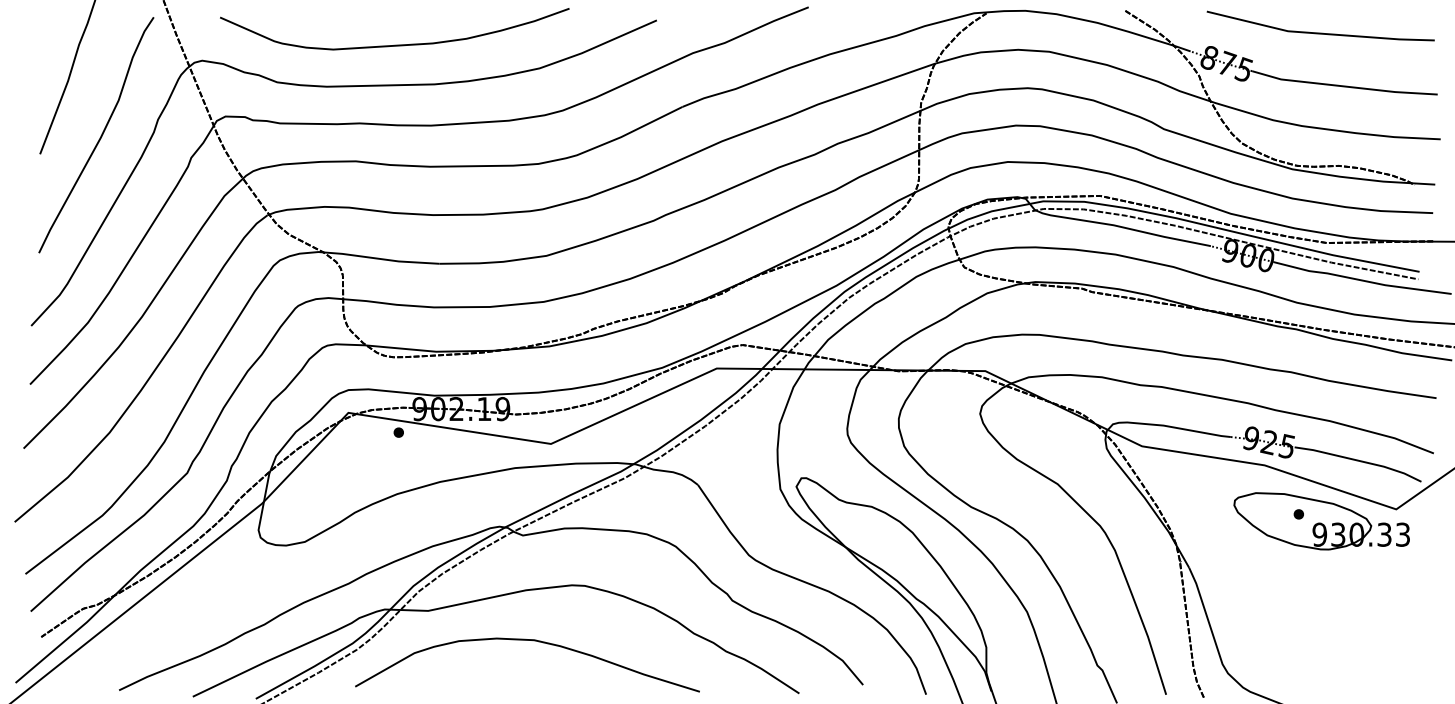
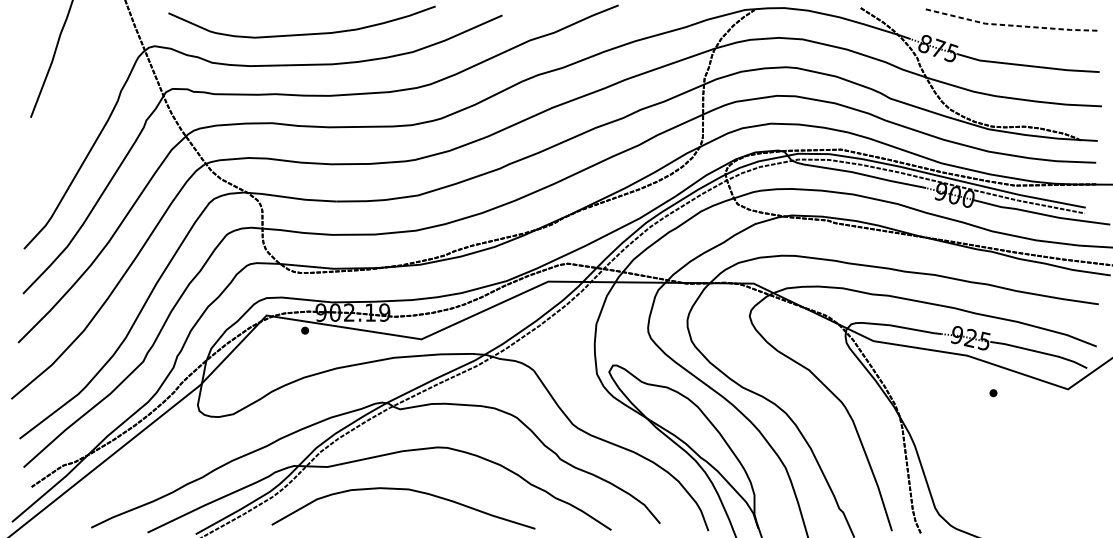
line: (1319, 33) -> (1009, 25), solid -> dashed
curve: (99, 137) -> (76, 104), removed
part: (1321, 521) -> (1010, 398), removed

